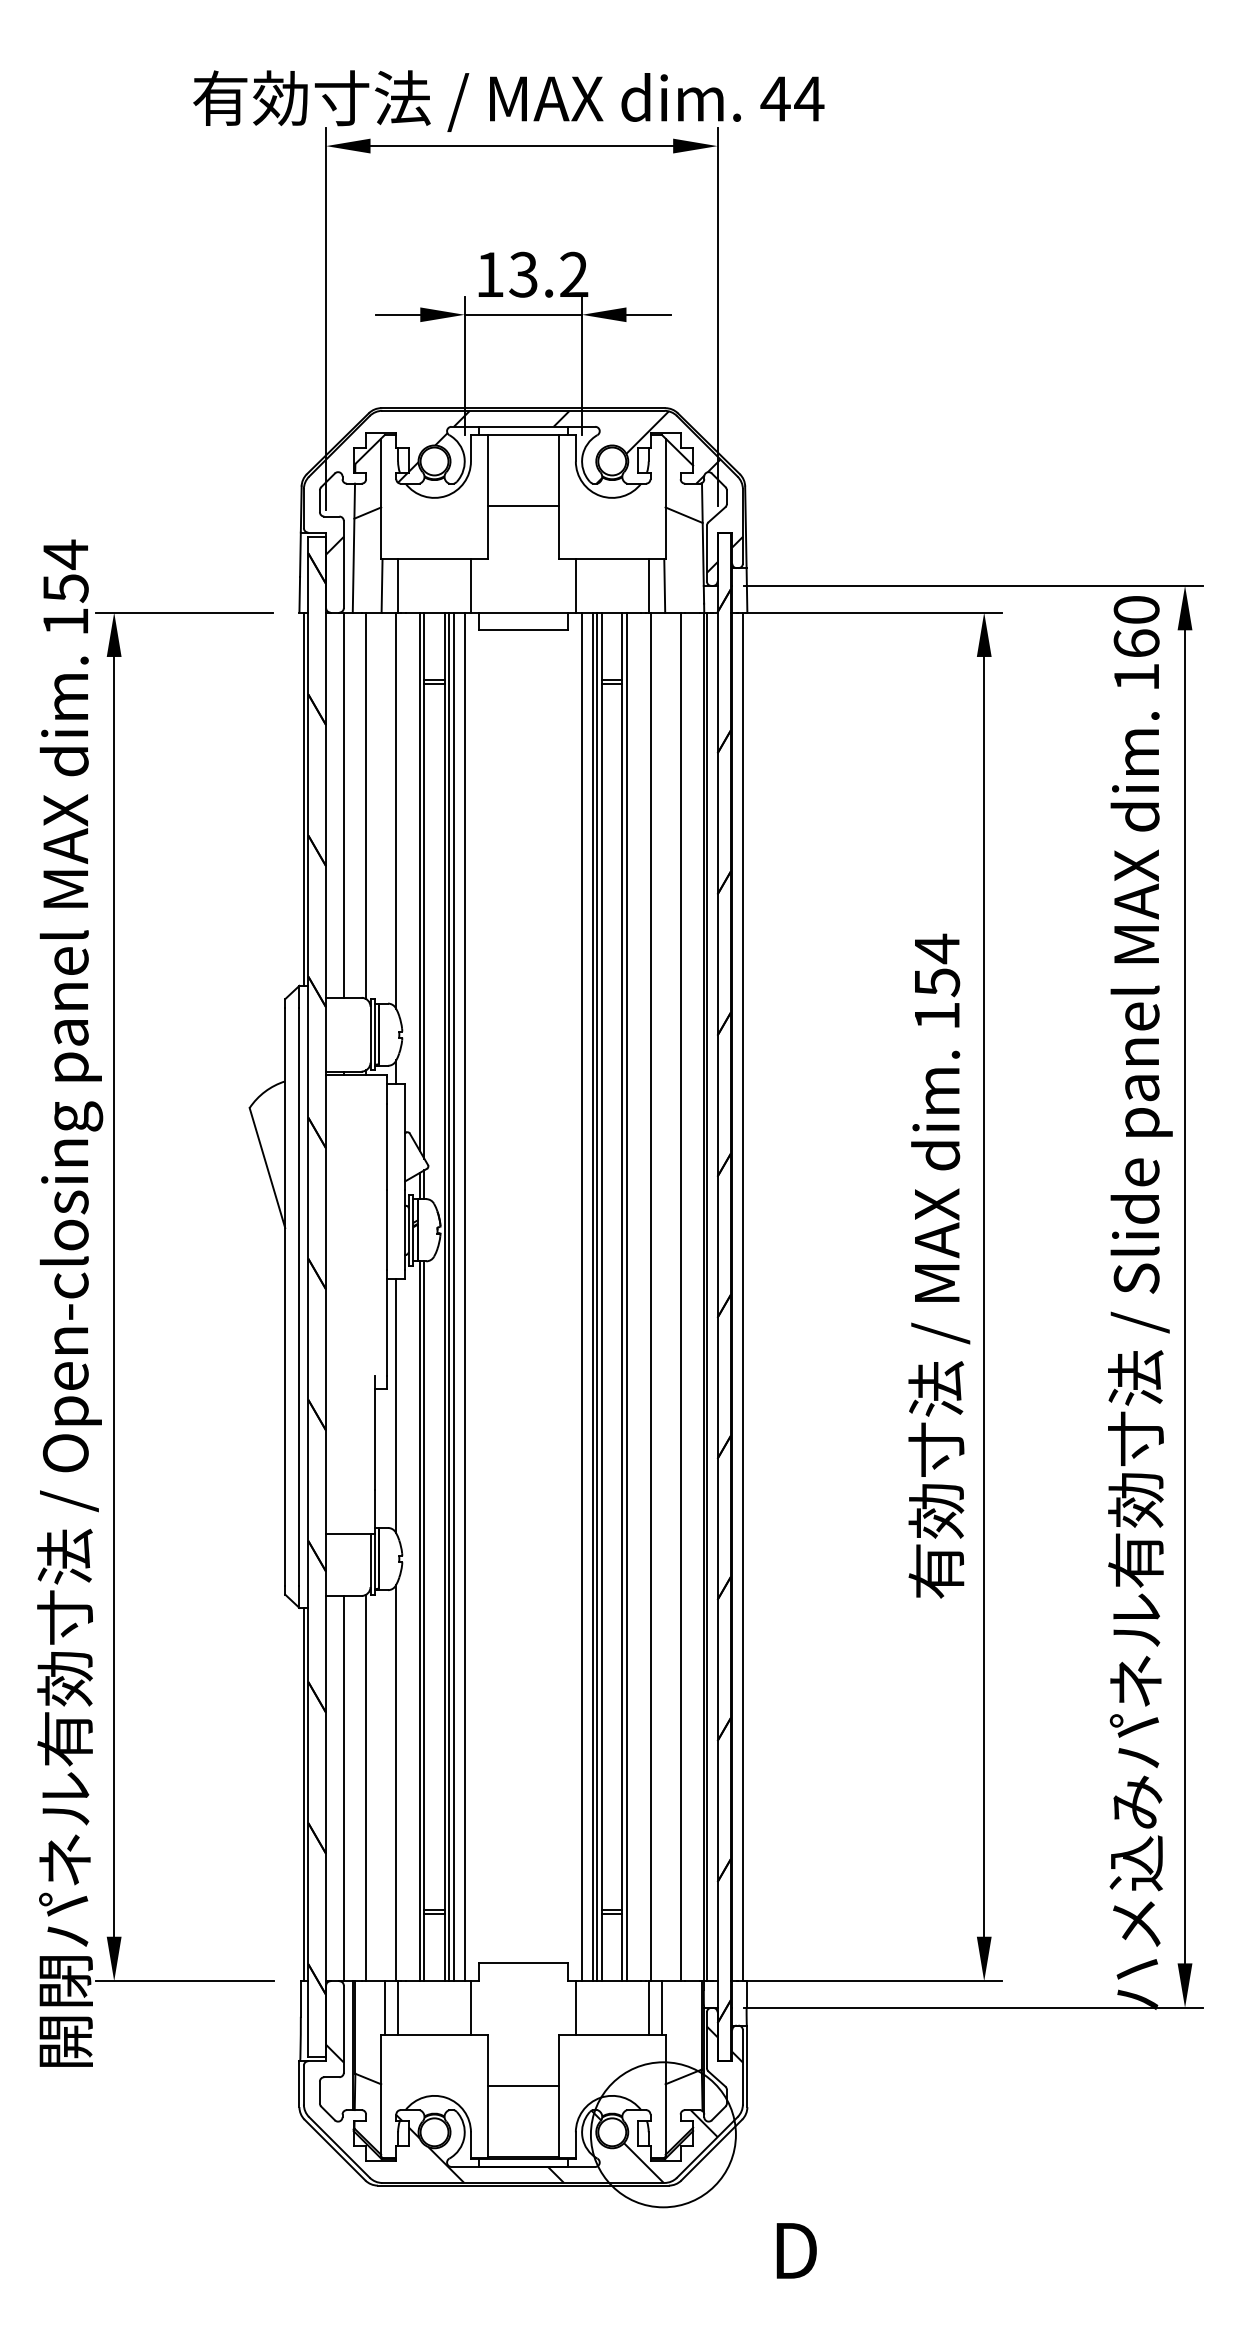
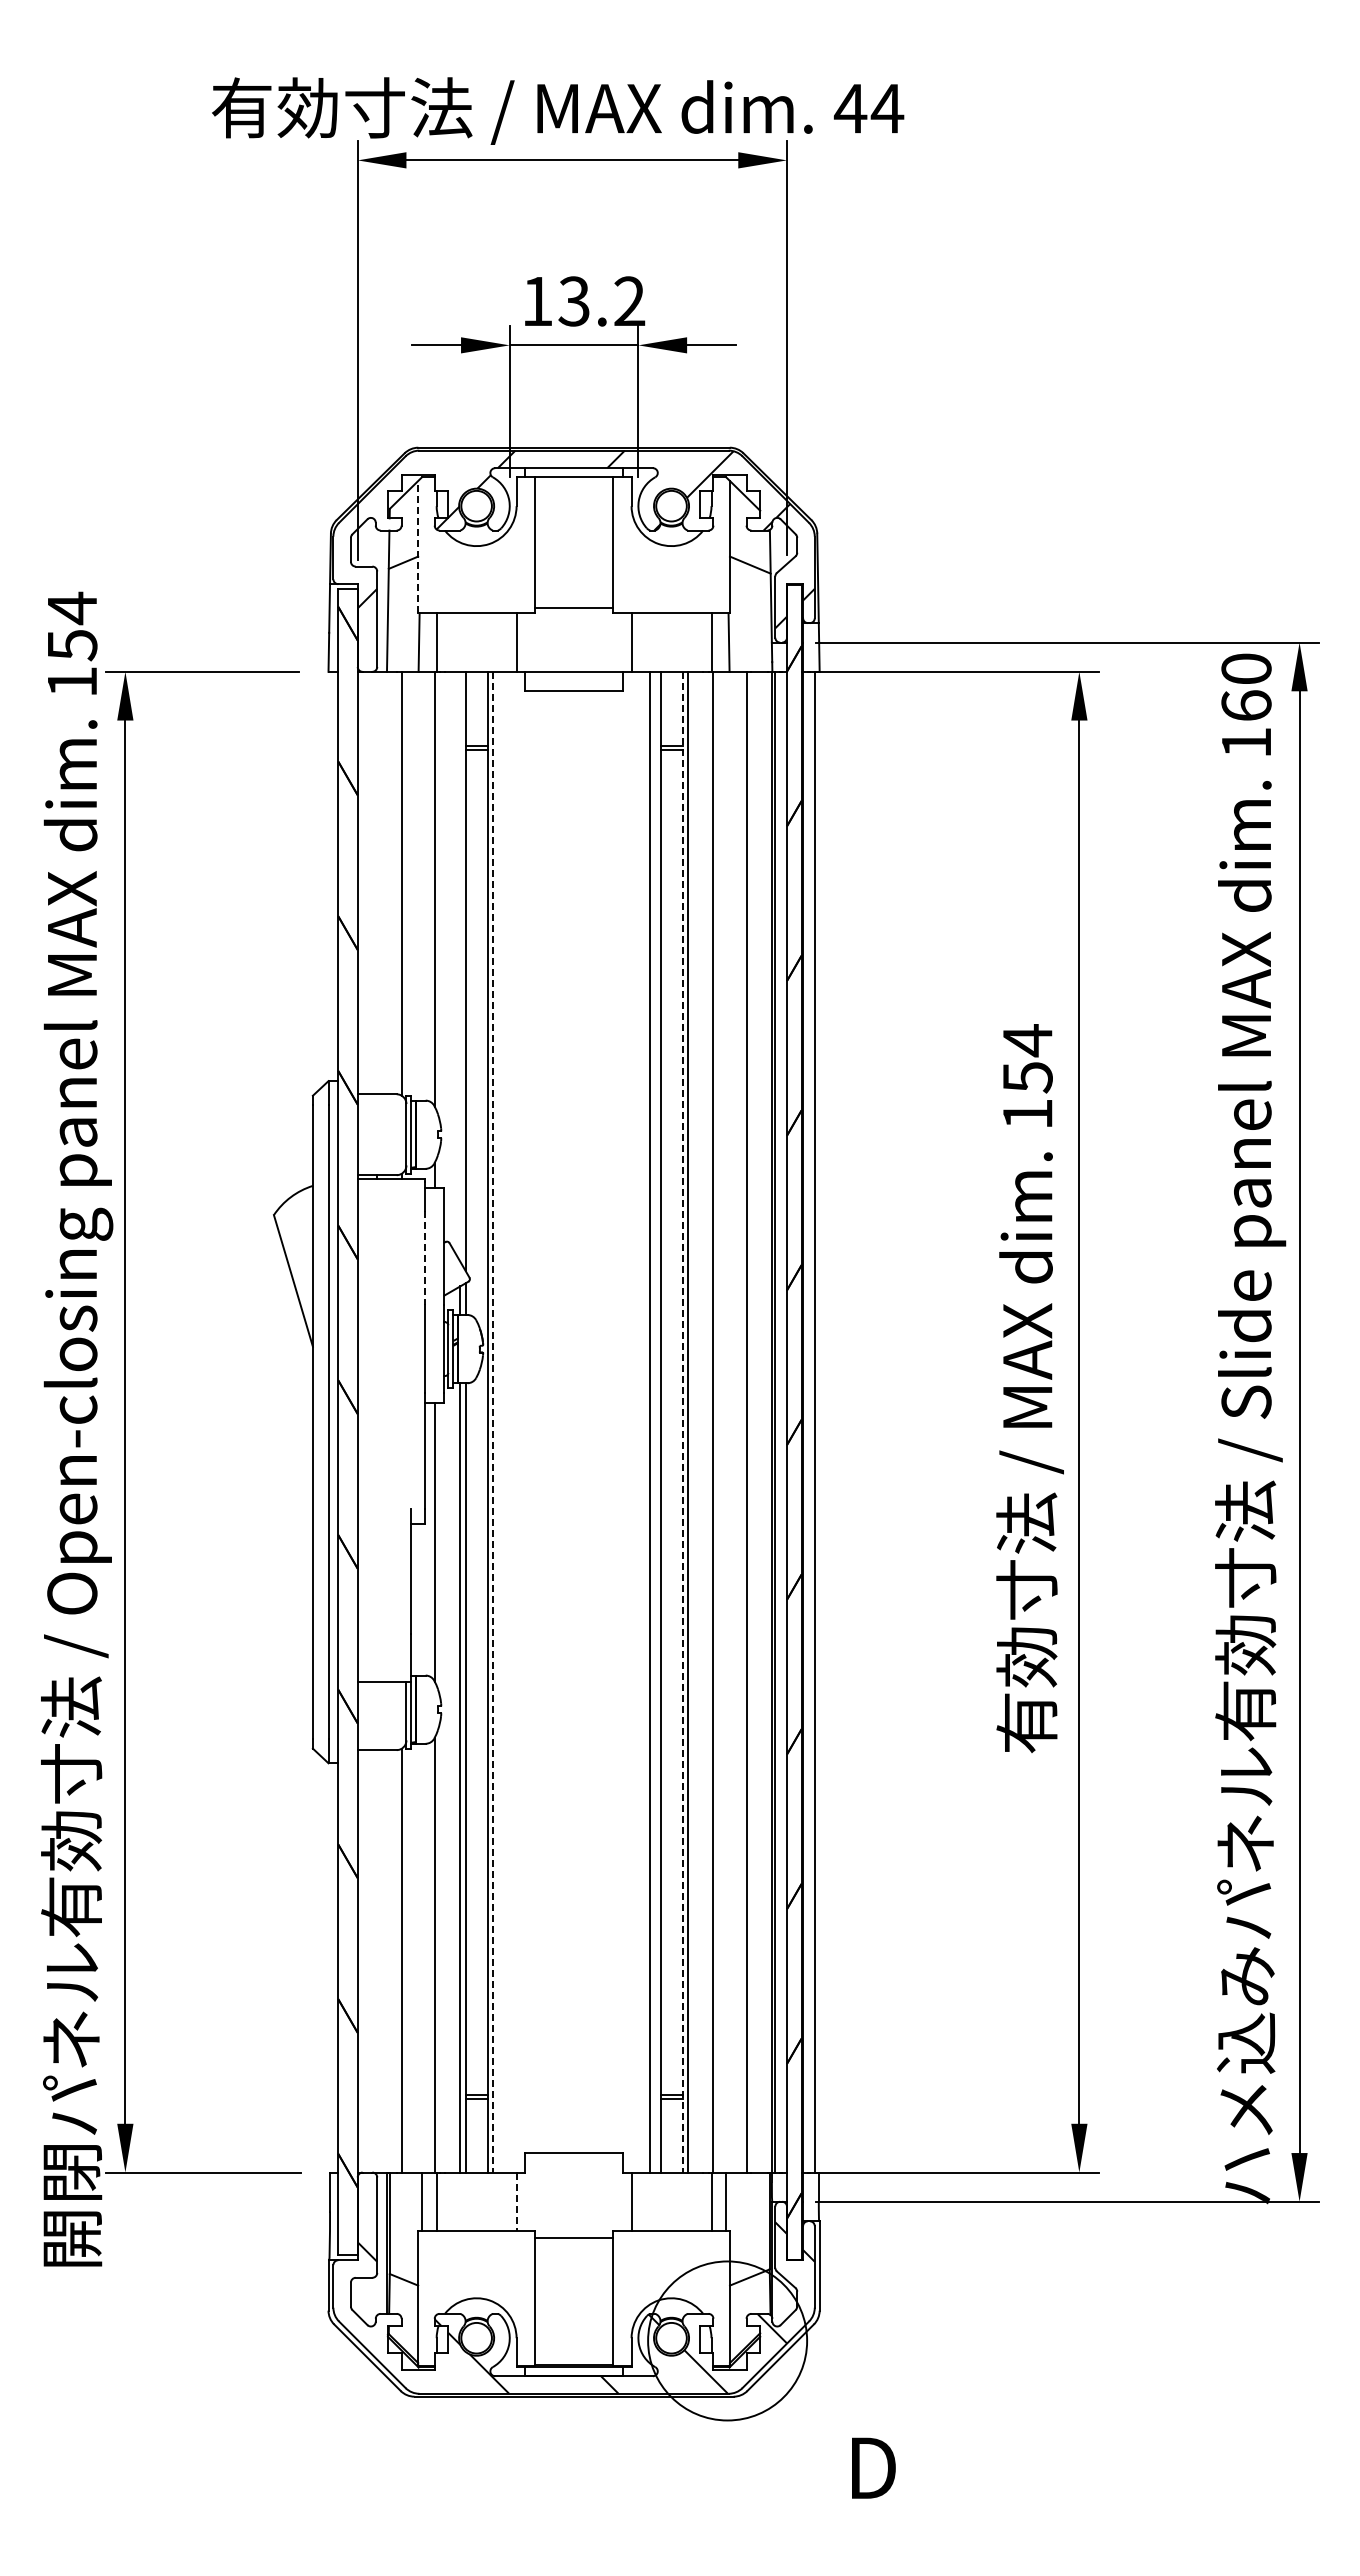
line: (381, 498) -> (418, 546), solid -> dashed
line: (523, 506) -> (574, 608), moved
line: (303, 799) -> (333, 876), removed
line: (344, 804) -> (377, 882), removed
line: (419, 881) -> (460, 966), removed
line: (386, 1147) -> (424, 1258), solid -> dashed
line: (453, 1296) -> (497, 1421), removed
line: (464, 1296) -> (509, 1421), removed
line: (582, 1296) -> (638, 1421), removed
line: (597, 1296) -> (655, 1421), removed
line: (449, 1297) -> (492, 1422), solid -> dashed
line: (622, 1297) -> (682, 1422), solid -> dashed
line: (344, 1788) -> (377, 1961), removed
line: (303, 1794) -> (333, 1967), removed
line: (470, 2008) -> (516, 2202), solid -> dashed
line: (523, 2086) -> (574, 2238), moved

